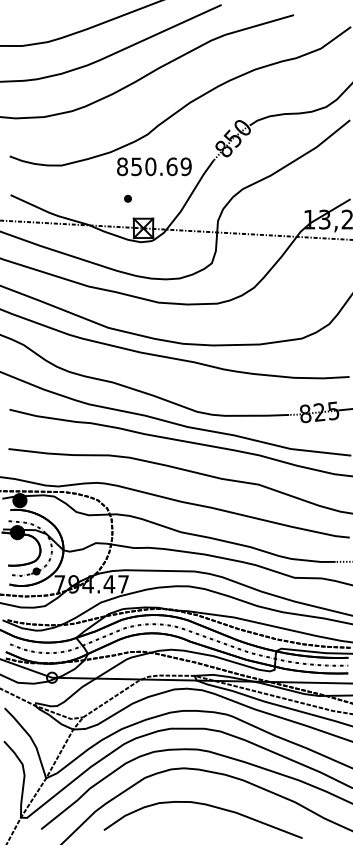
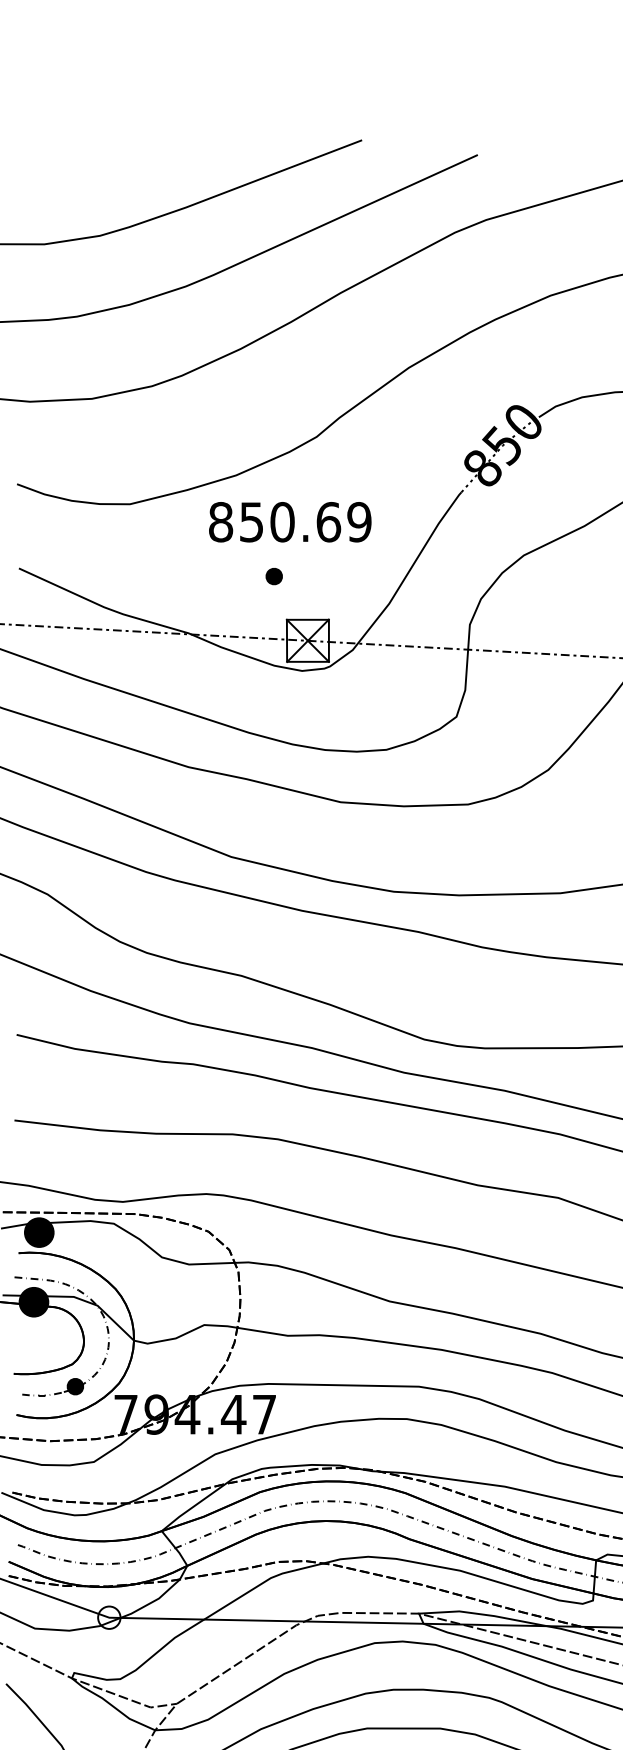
text: (154, 166) -> (290, 521), moved

